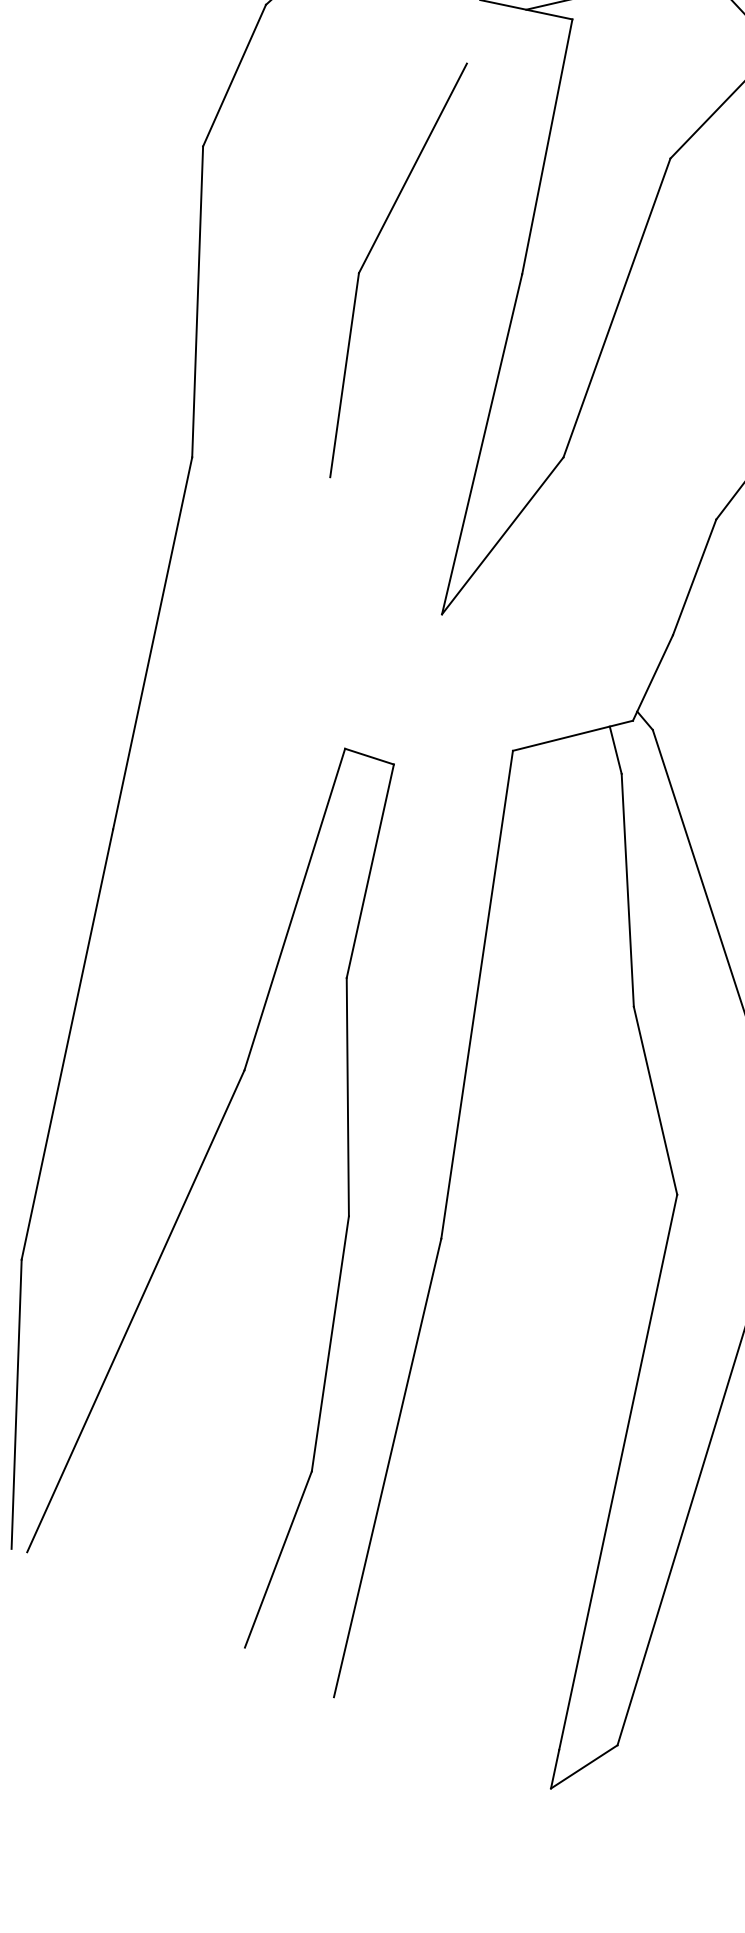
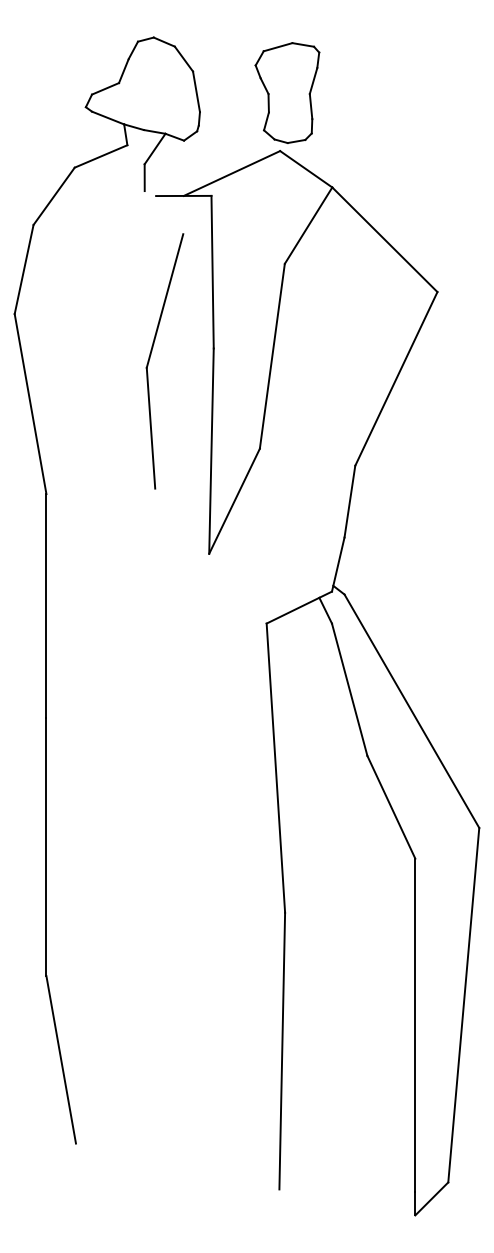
part: (371, 254) -> (151, 355), moved
part: (203, 1166) -> (139, 900), removed

